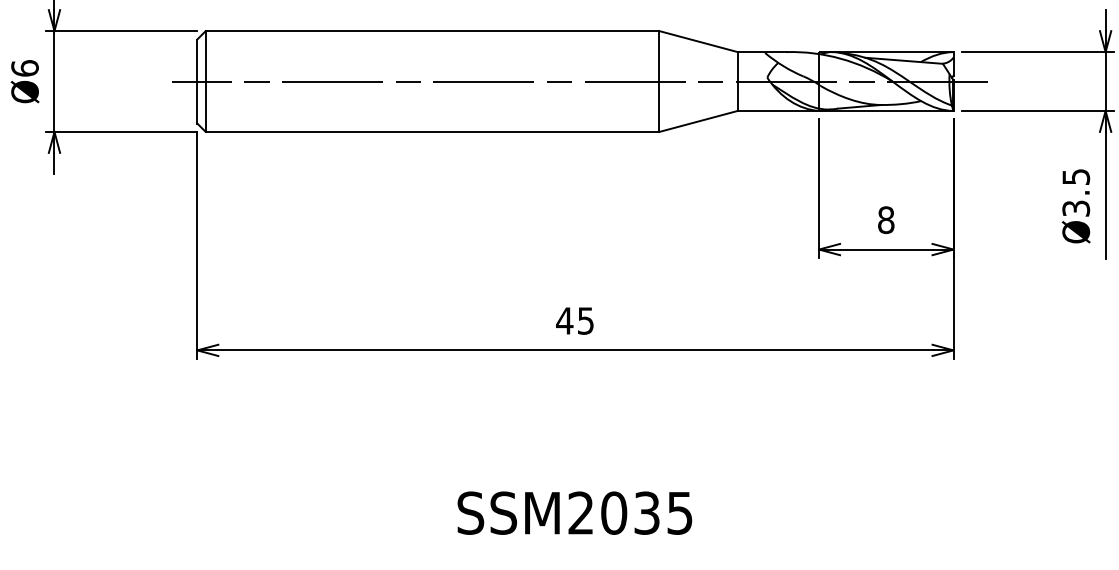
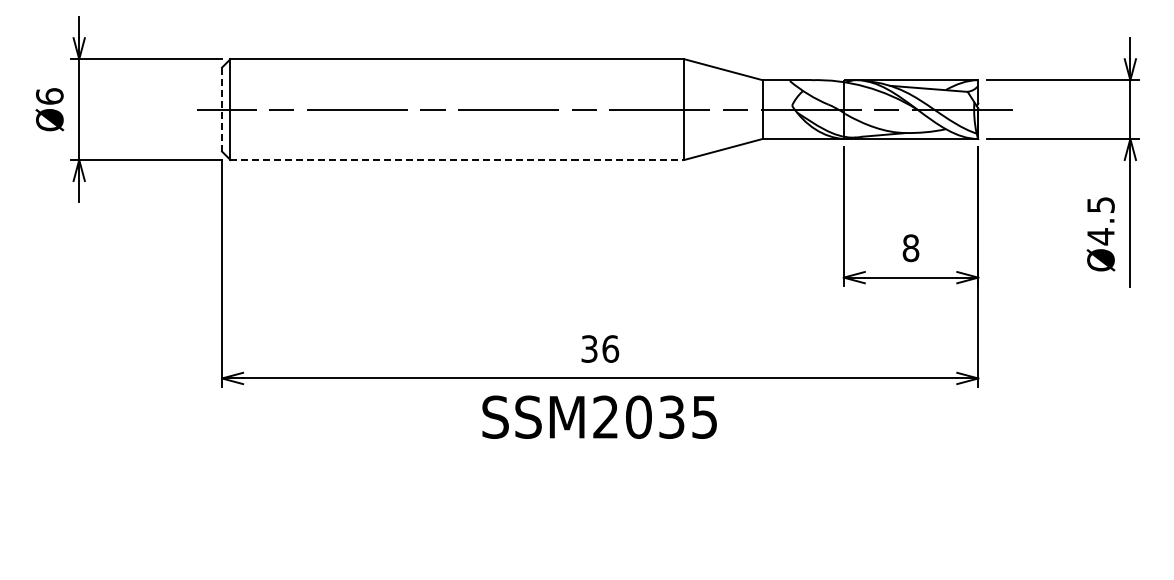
line: (197, 81) -> (222, 109), solid -> dashed
line: (432, 132) -> (457, 160), solid -> dashed
text: (1075, 208) -> (1100, 236), Ø3.5 -> Ø4.5
text: (574, 320) -> (599, 348), 45 -> 36
text: (574, 512) -> (599, 416), moved

